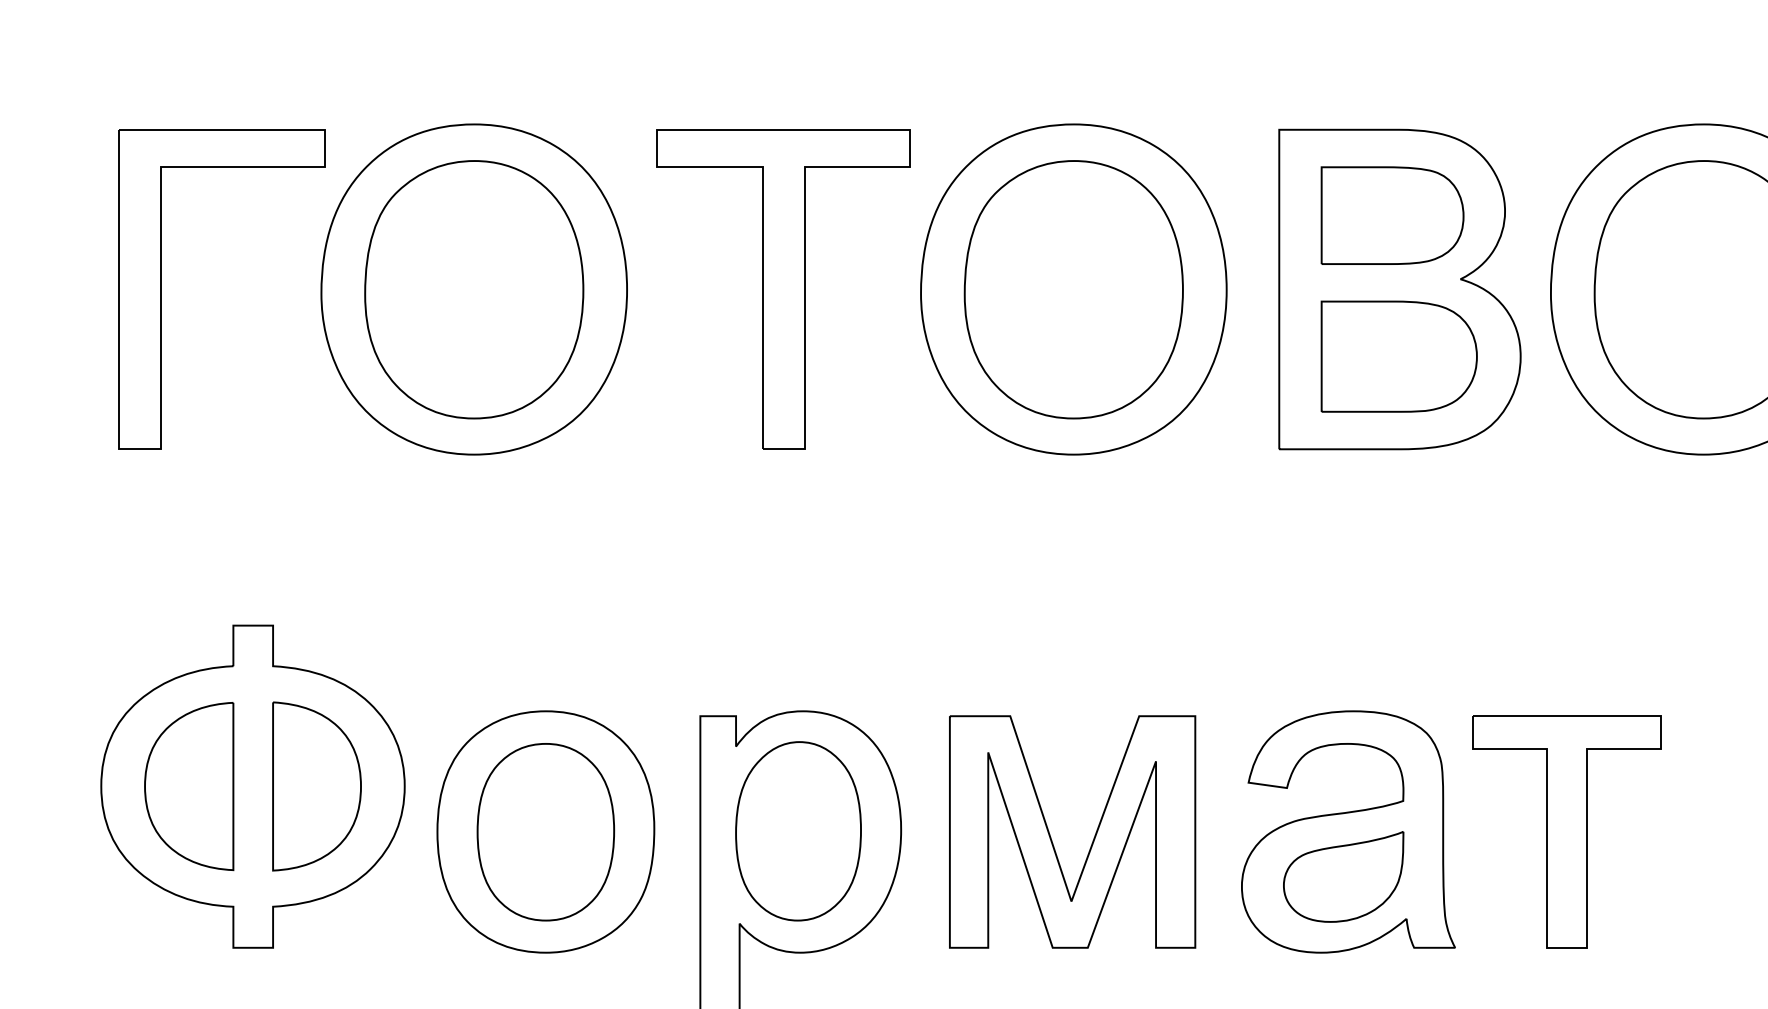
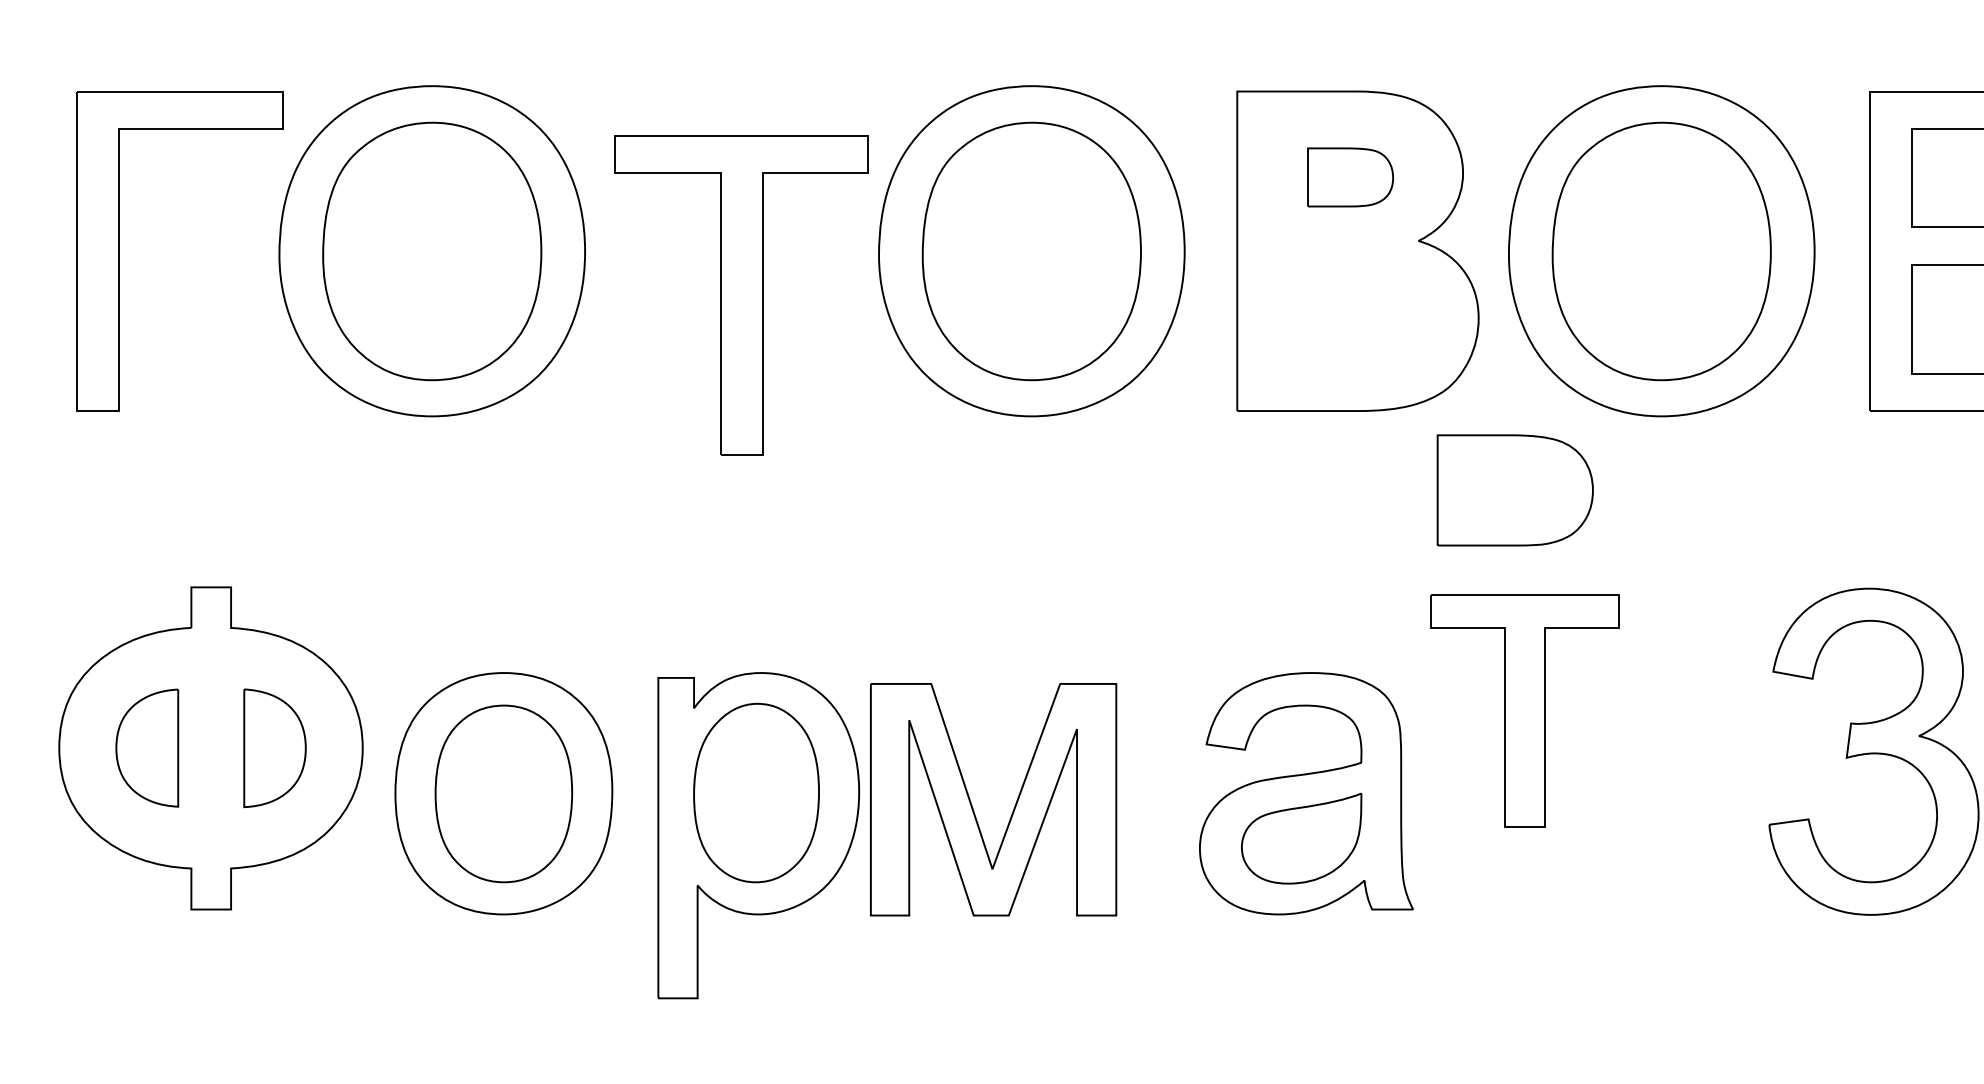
part: (1392, 215) -> (1350, 177), size x0.6
part: (783, 289) -> (741, 295), moved
part: (1398, 356) -> (1514, 490), moved
part: (189, 785) -> (147, 747), size x0.7
part: (316, 786) -> (274, 748), size x0.7
part: (1566, 831) -> (1524, 710), moved
part: (1051, 837) -> (972, 805), moved

